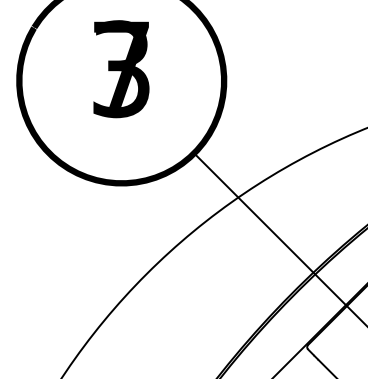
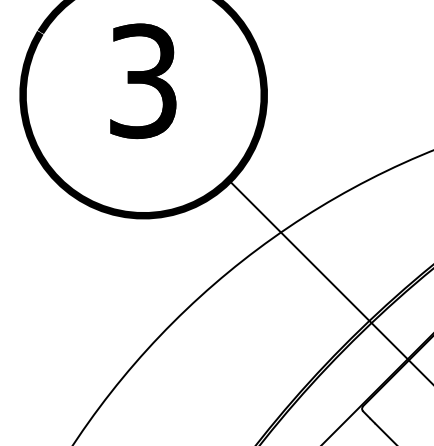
text: (121, 68) -> (143, 80), 7 -> 3

